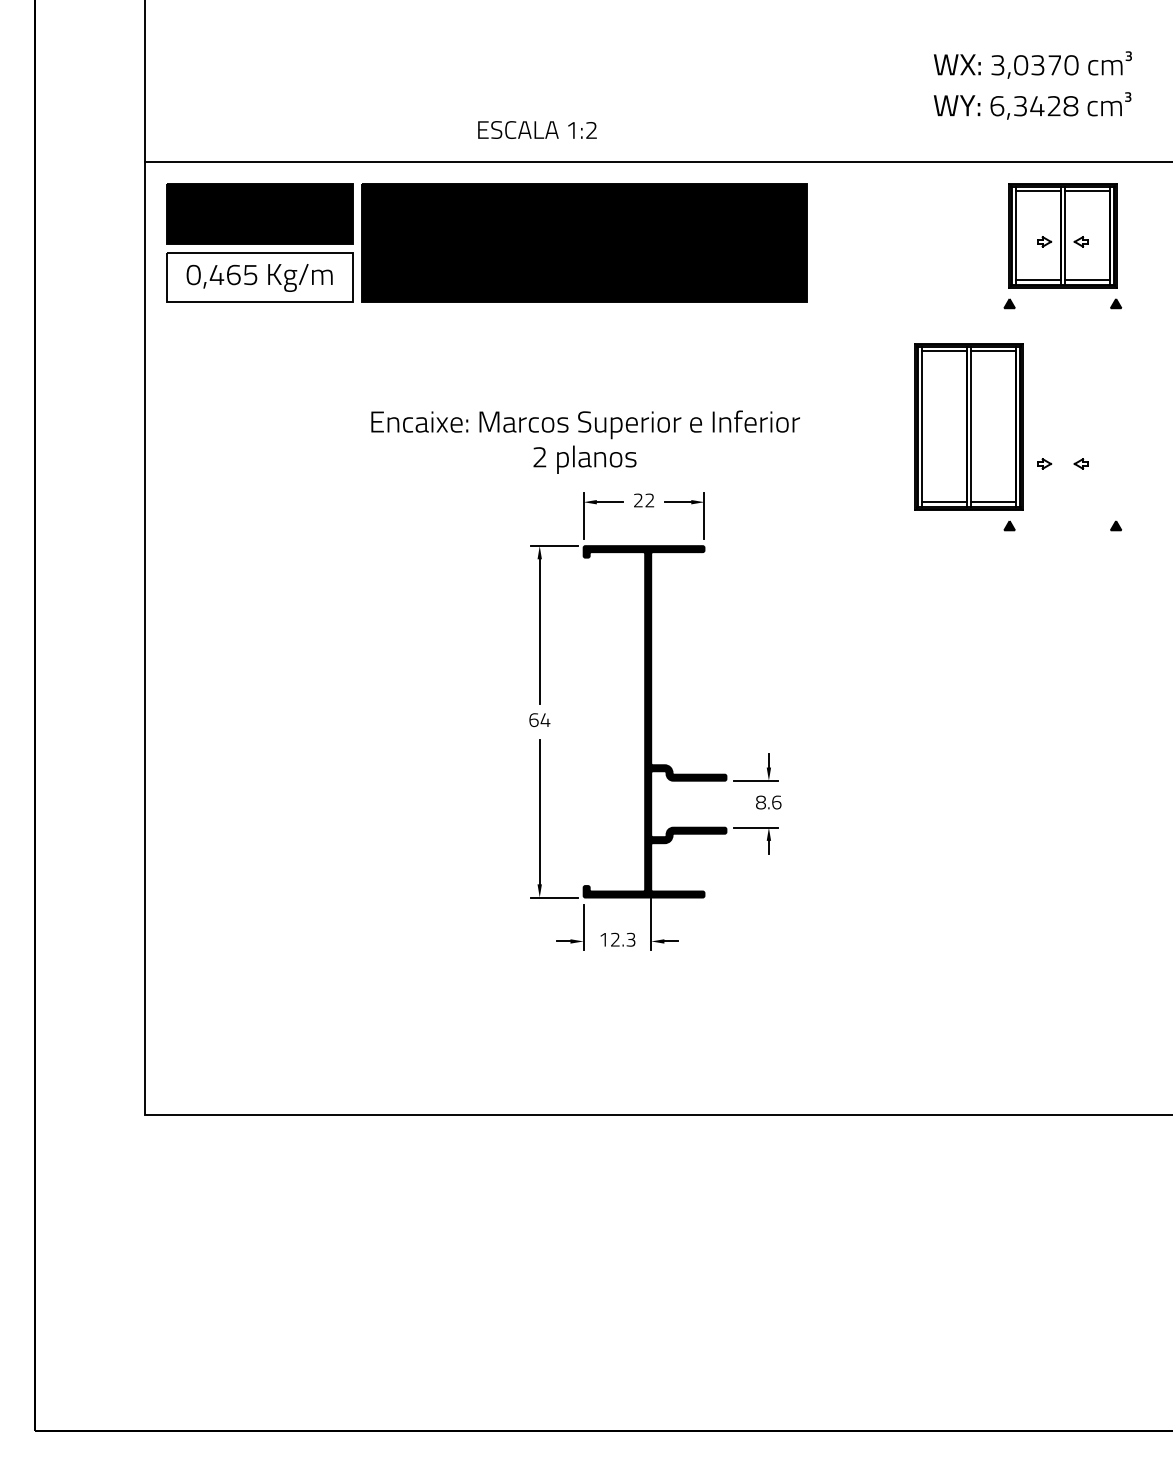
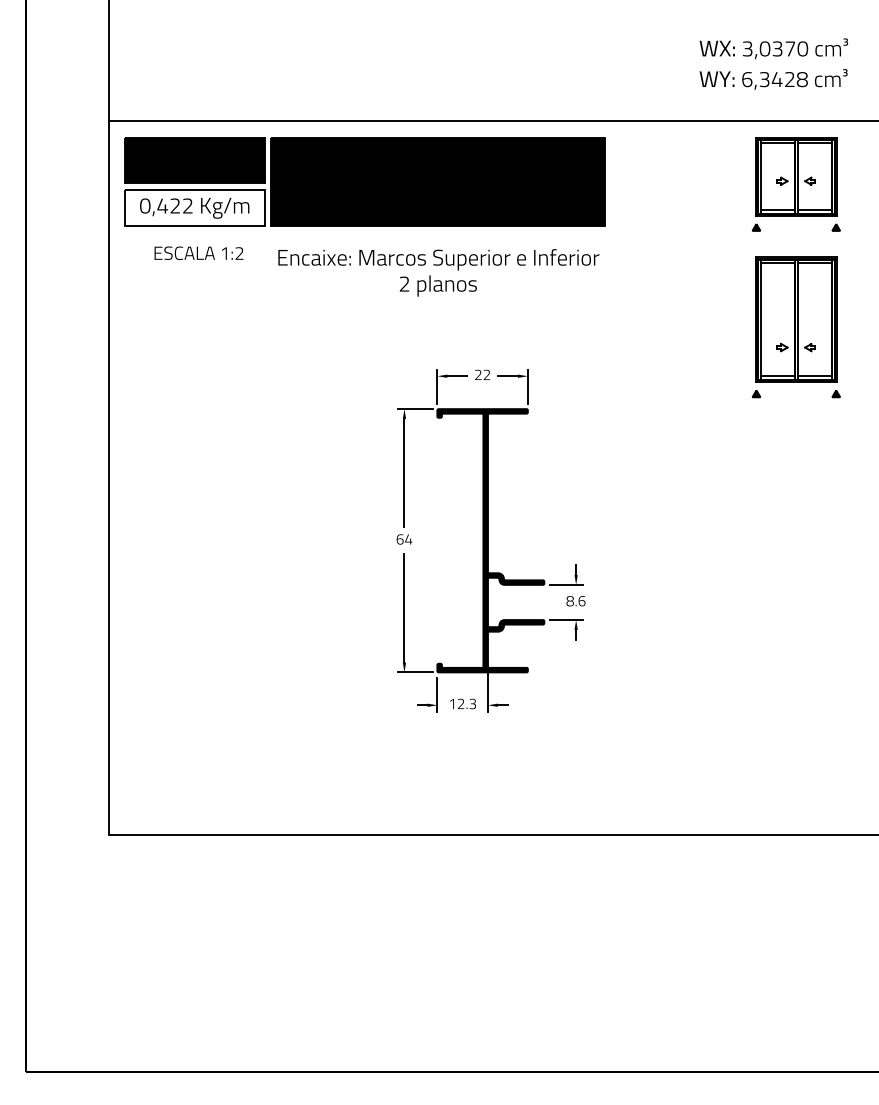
text: (537, 129) -> (199, 252), moved
text: (242, 274) -> (181, 205), 0,465 -> 0,422
part: (968, 426) -> (796, 319), moved
text: (585, 441) -> (438, 272), moved

